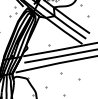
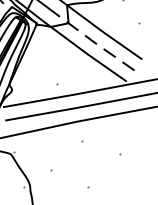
line: (66, 24) -> (93, 40), solid -> dashed

